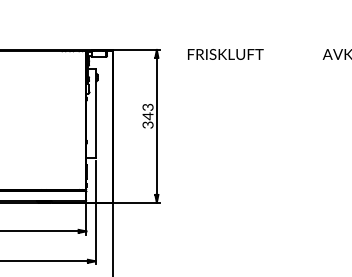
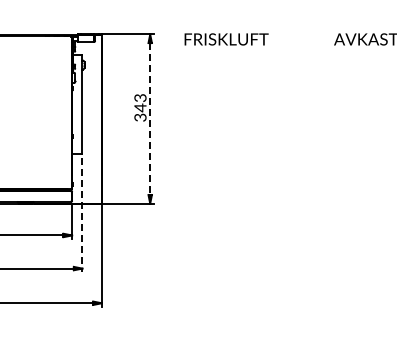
line: (157, 126) -> (150, 119), solid -> dashed
line: (95, 213) -> (82, 215), solid -> dashed

